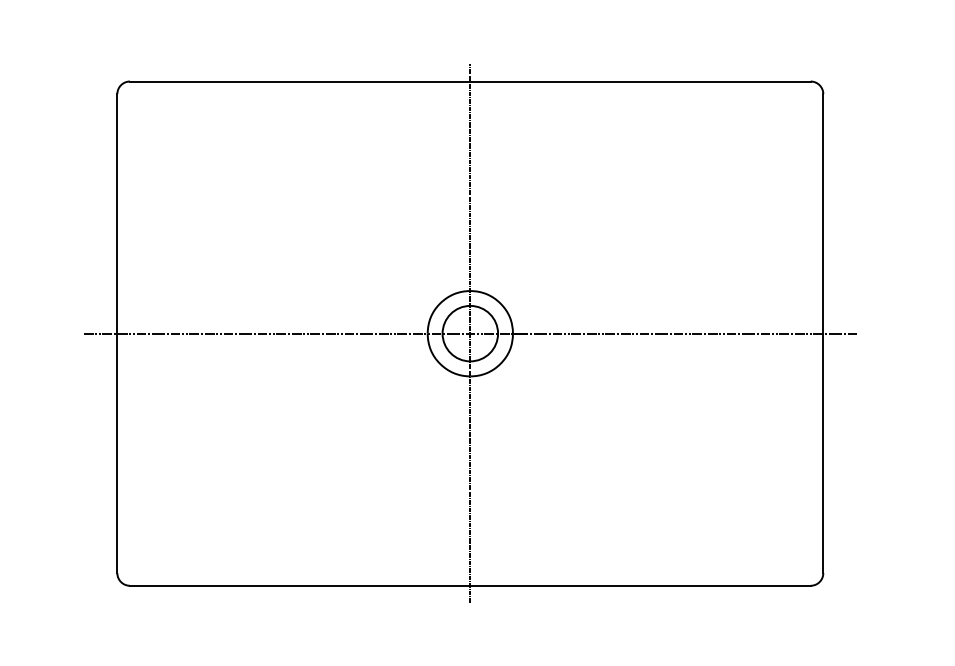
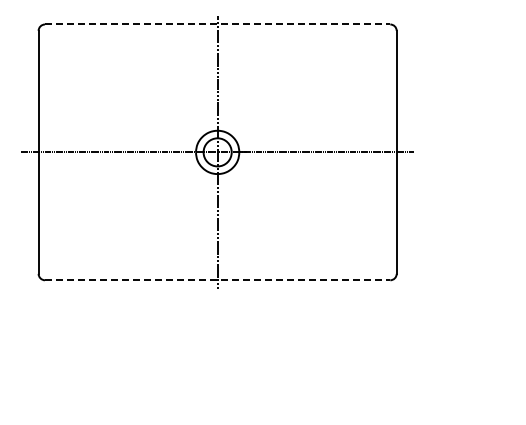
line: (470, 81) -> (217, 24), solid -> dashed
line: (470, 586) -> (217, 280), solid -> dashed

